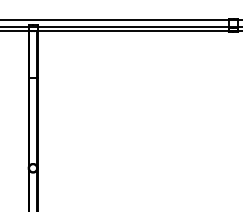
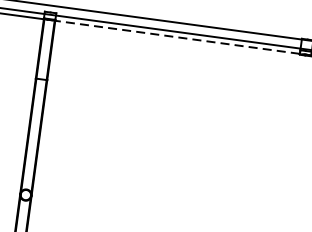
line: (132, 31) -> (176, 37), solid -> dashed

